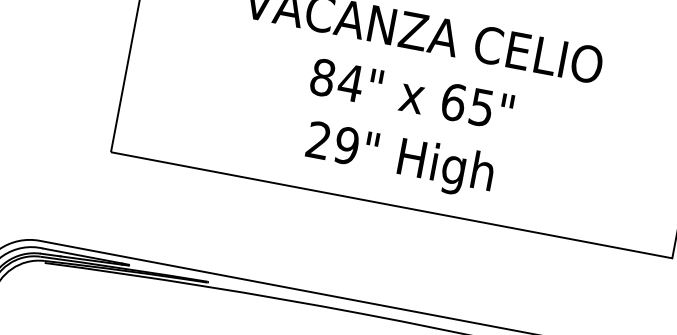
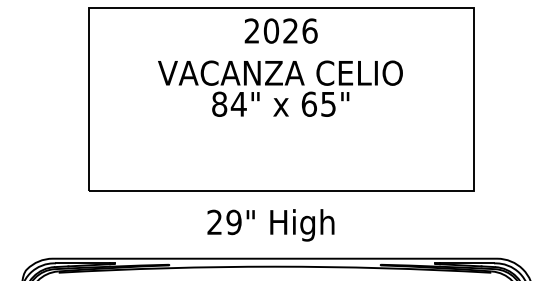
text: (411, 93) -> (280, 103), moved
text: (399, 160) -> (270, 225), moved

